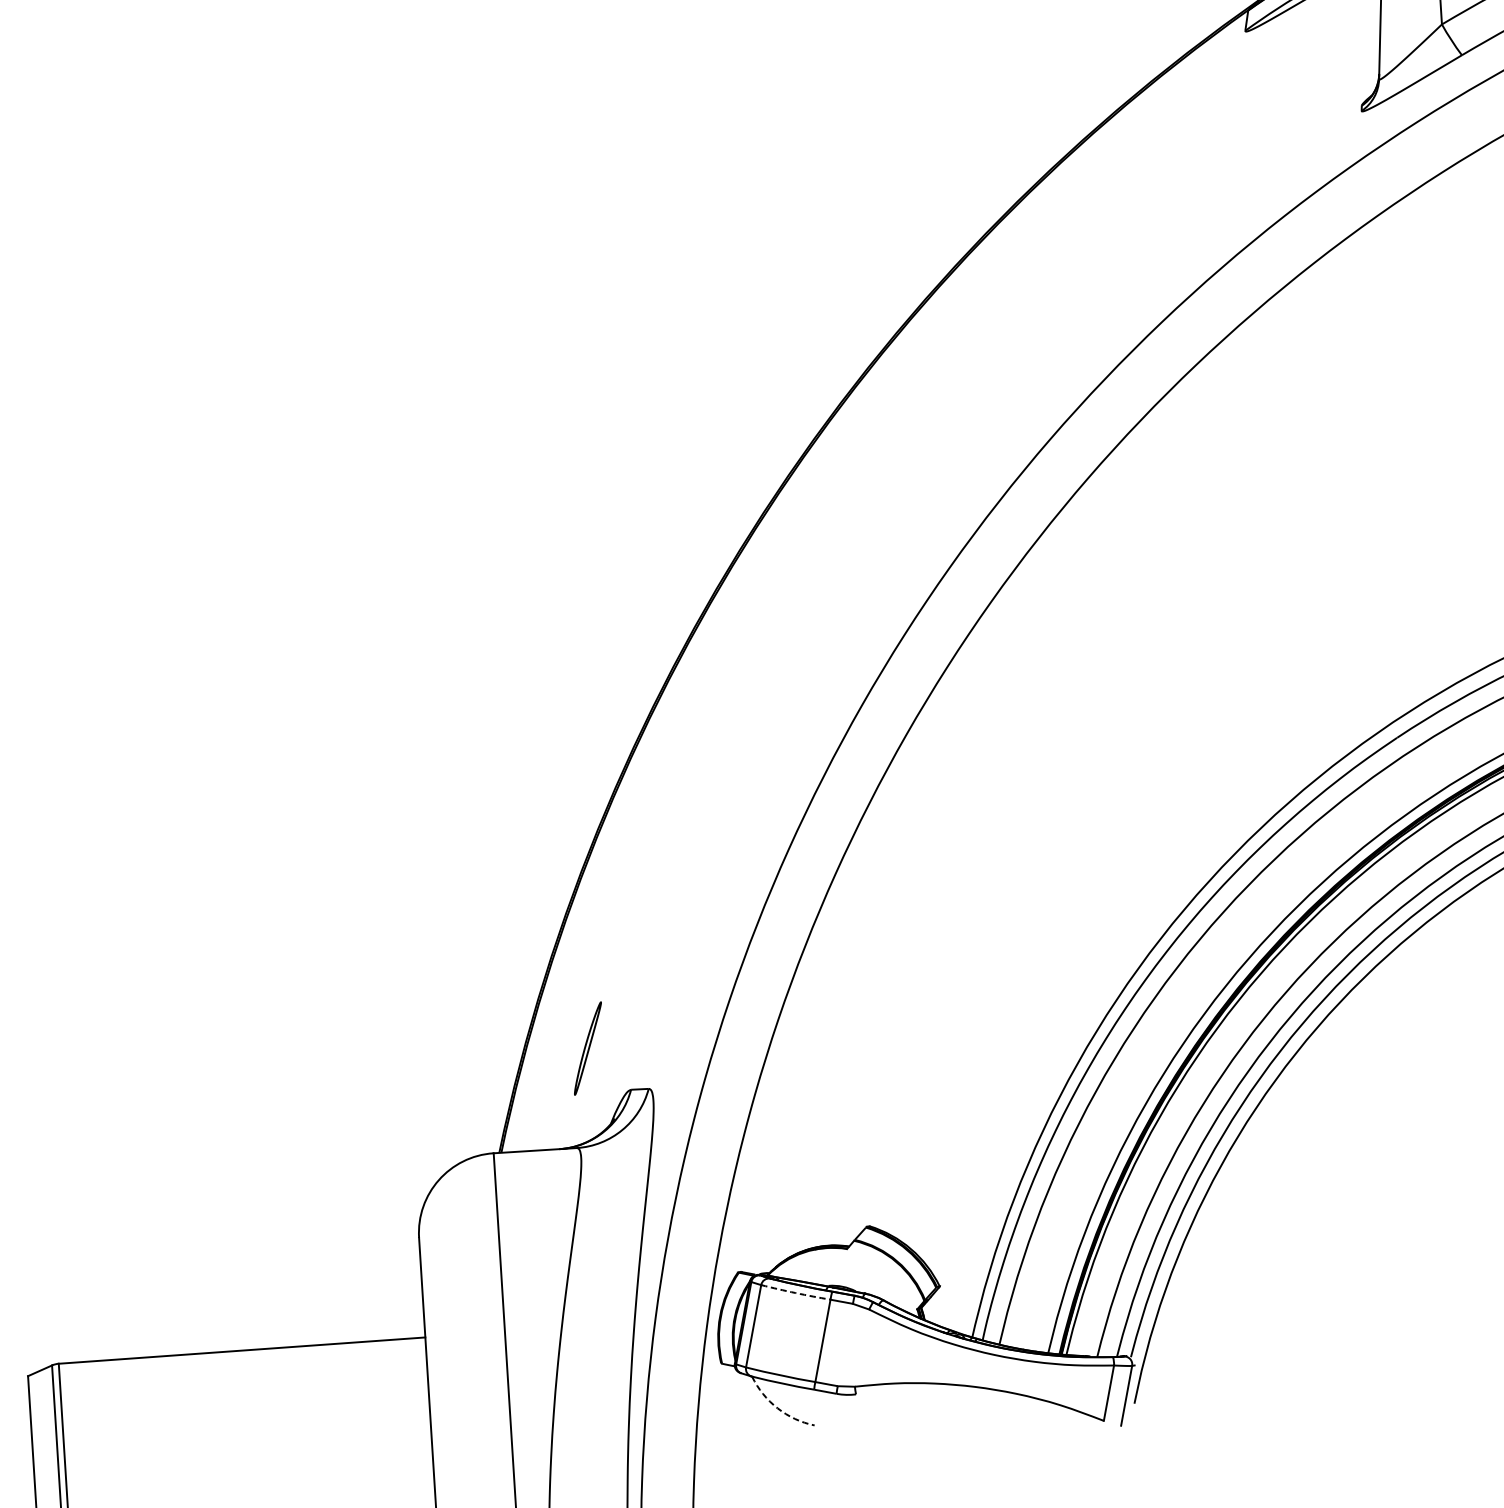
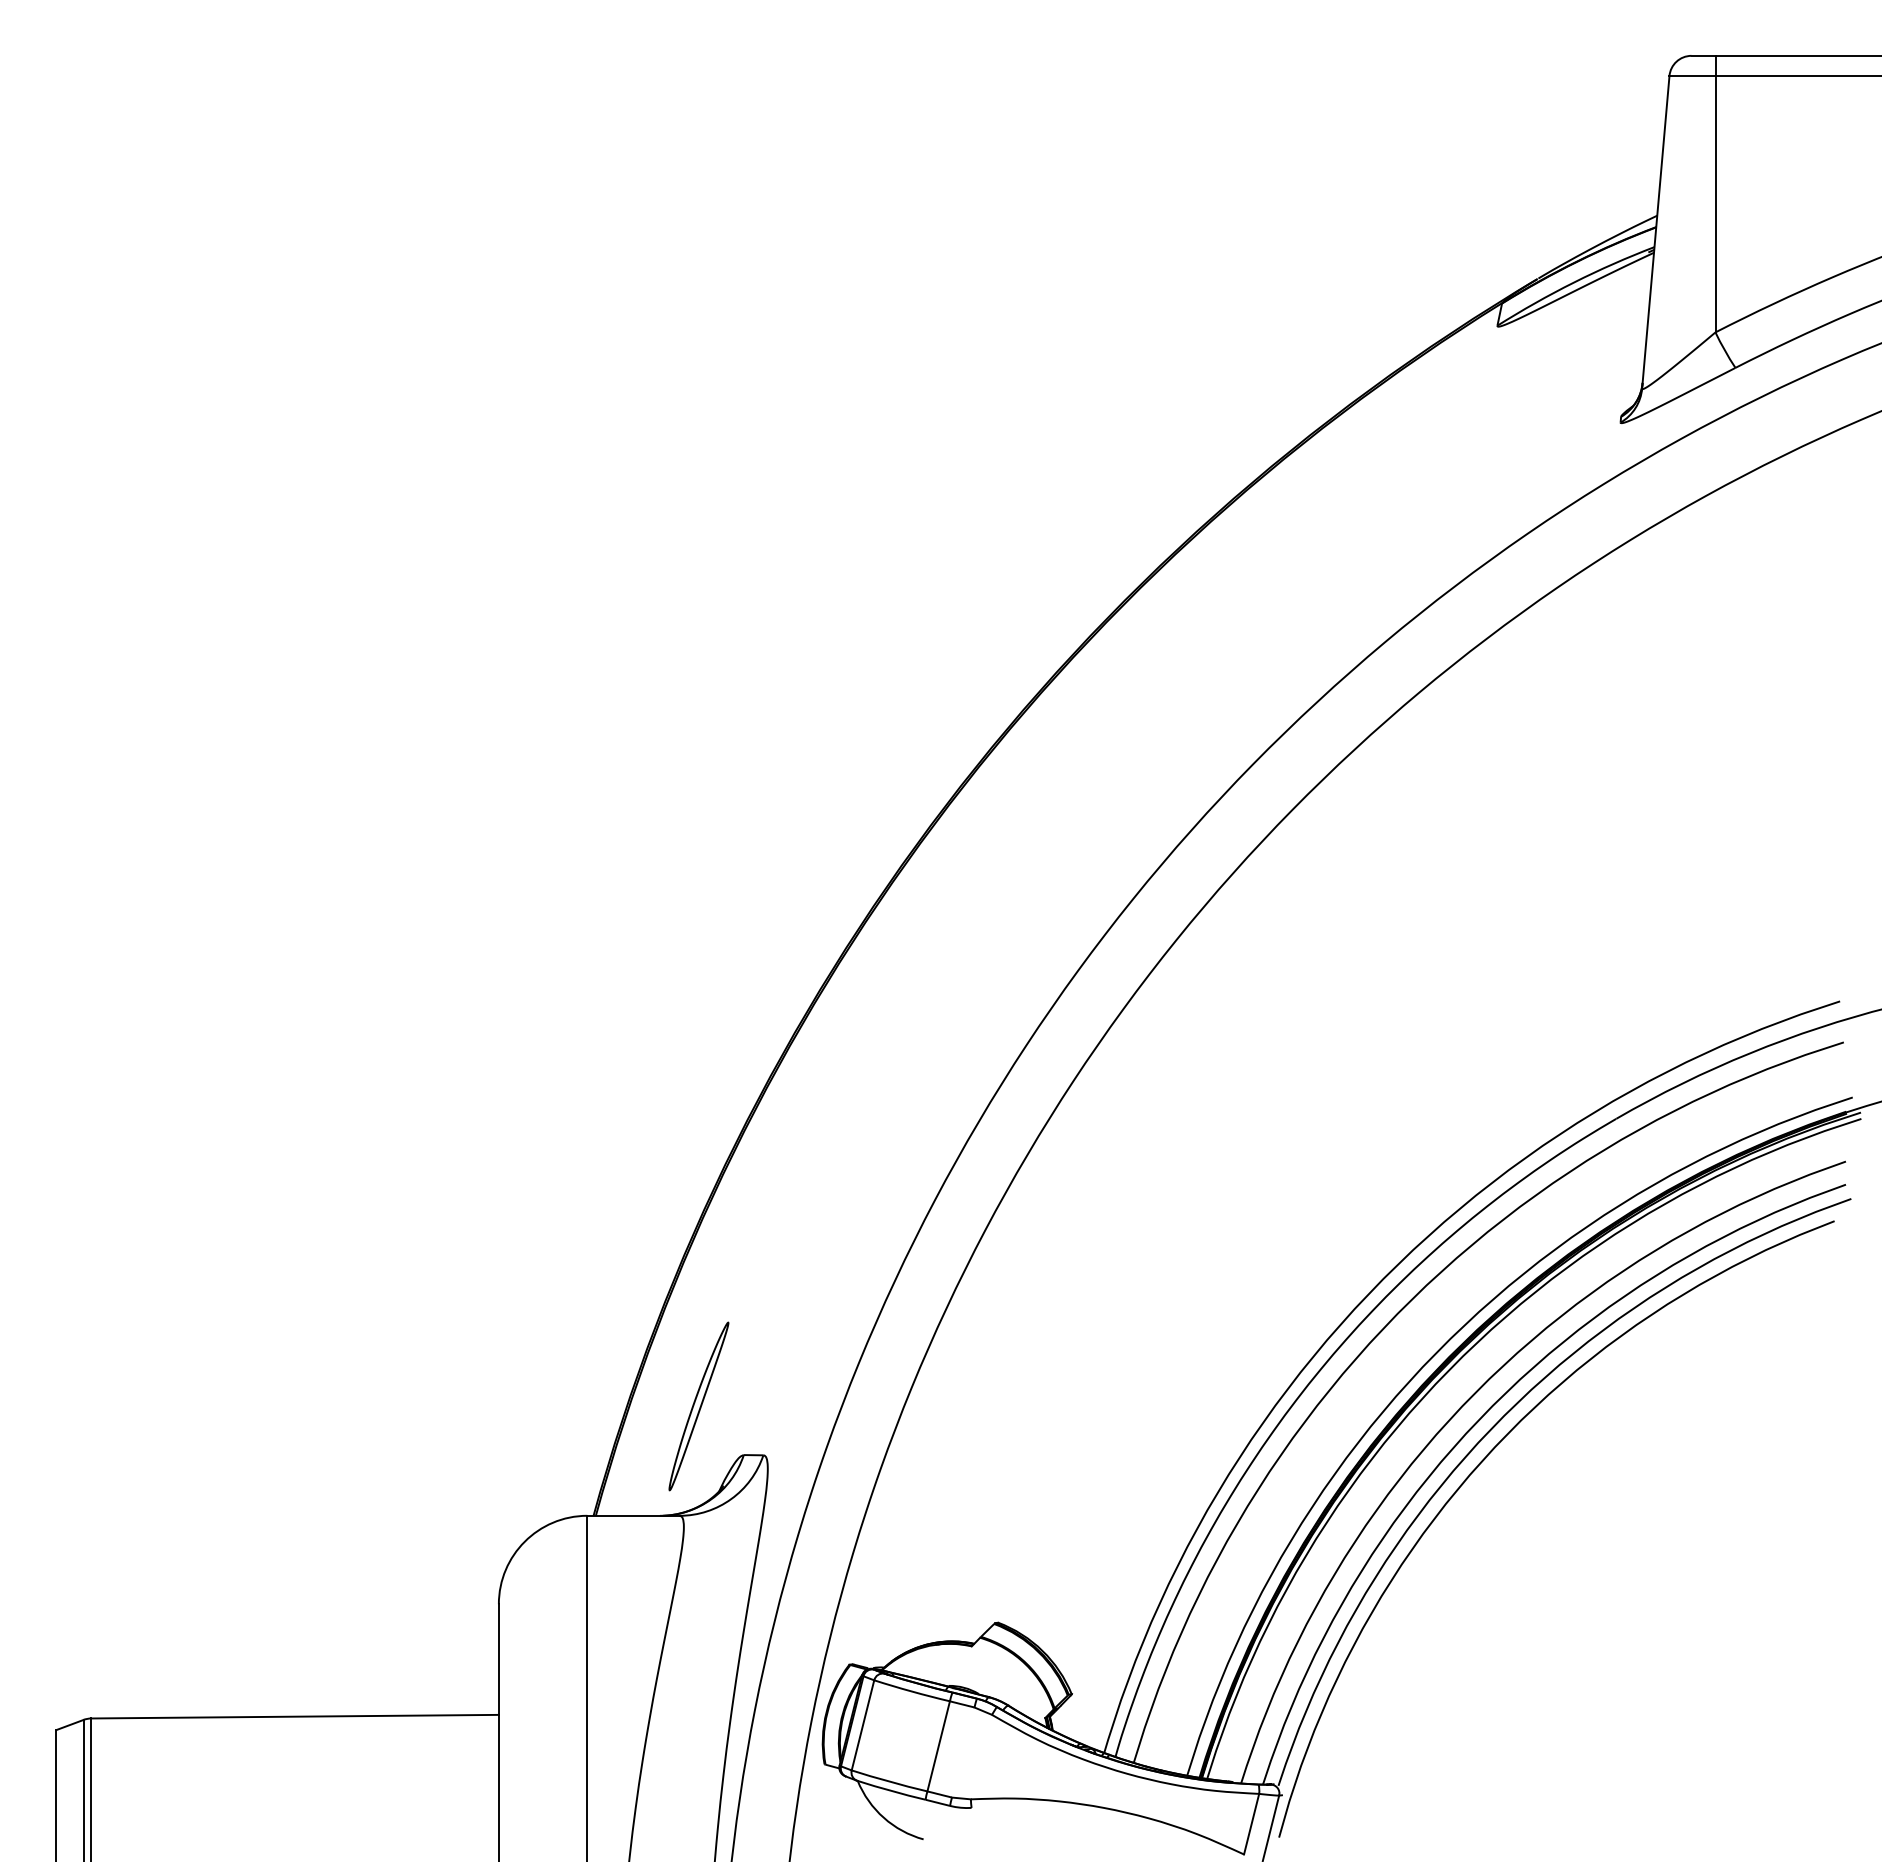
part: (587, 1048) -> (698, 1406), size x1.67
arc: (795, 1293) -> (911, 1691), dashed -> solid
arc: (777, 1408) -> (883, 1817), dashed -> solid

